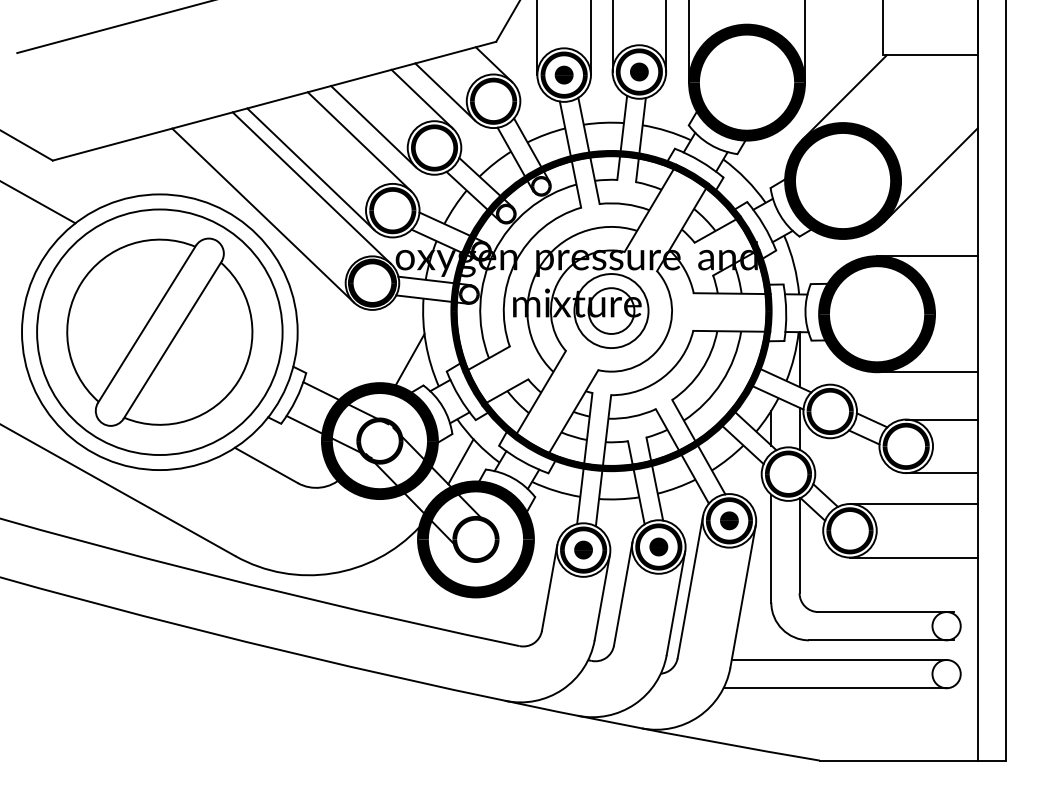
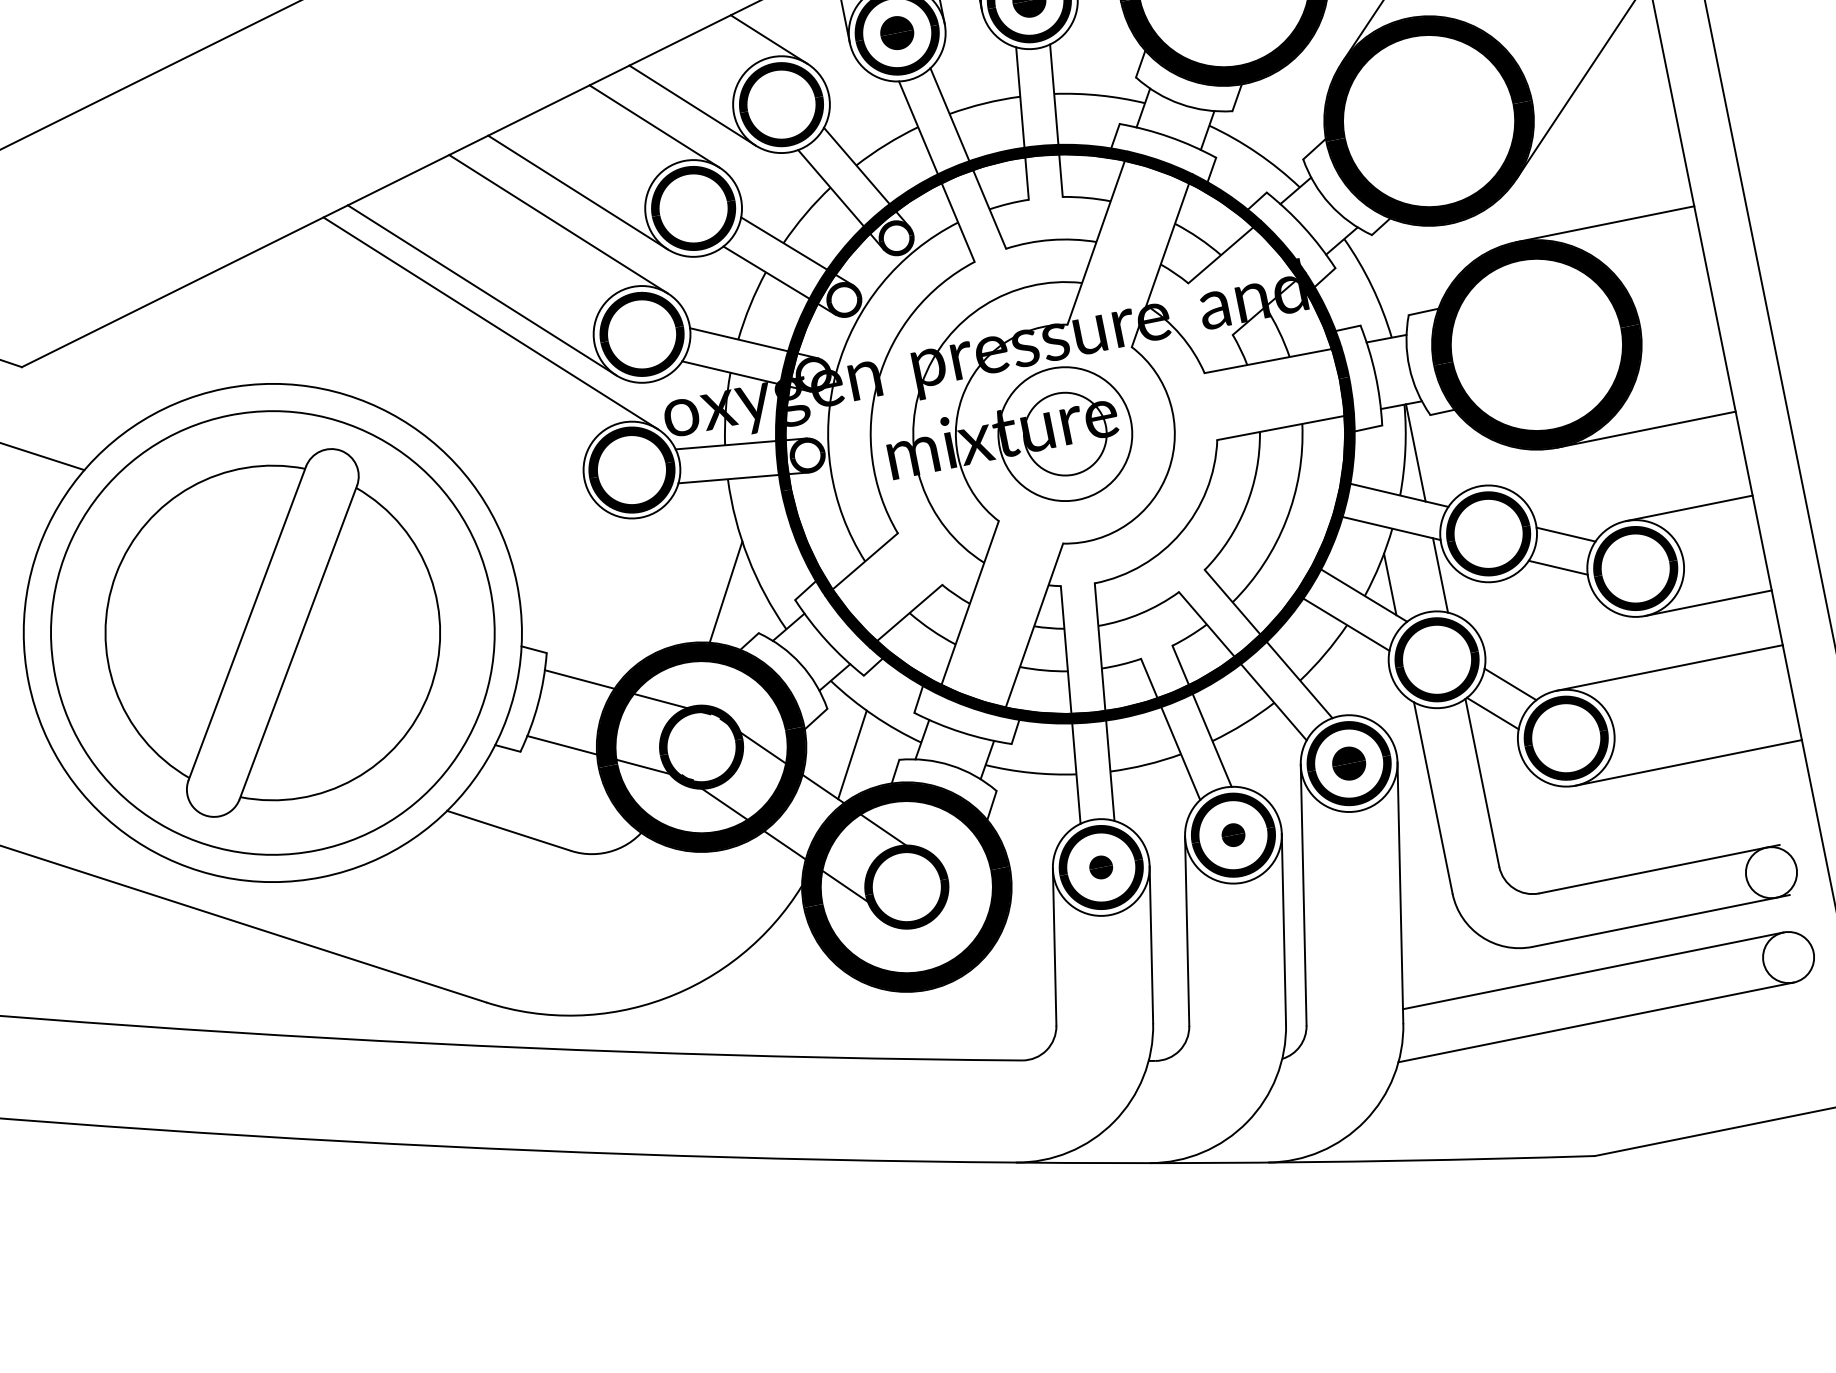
line: (262, 215) -> (412, 389), removed
part: (658, 546) -> (1232, 834), size x0.7
part: (583, 549) -> (1100, 866), size x0.7

